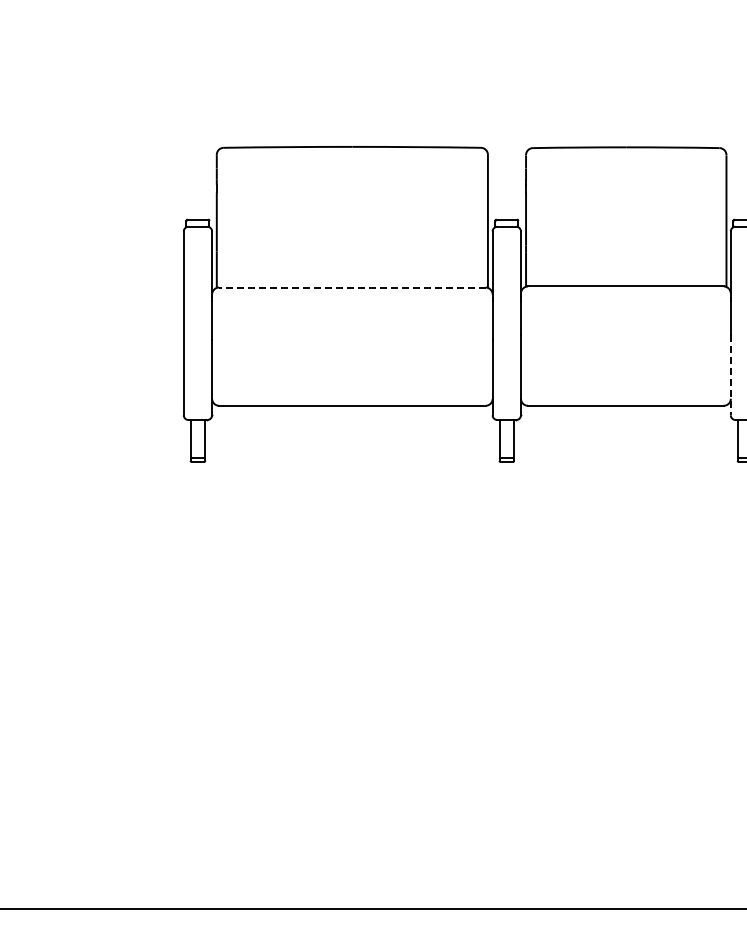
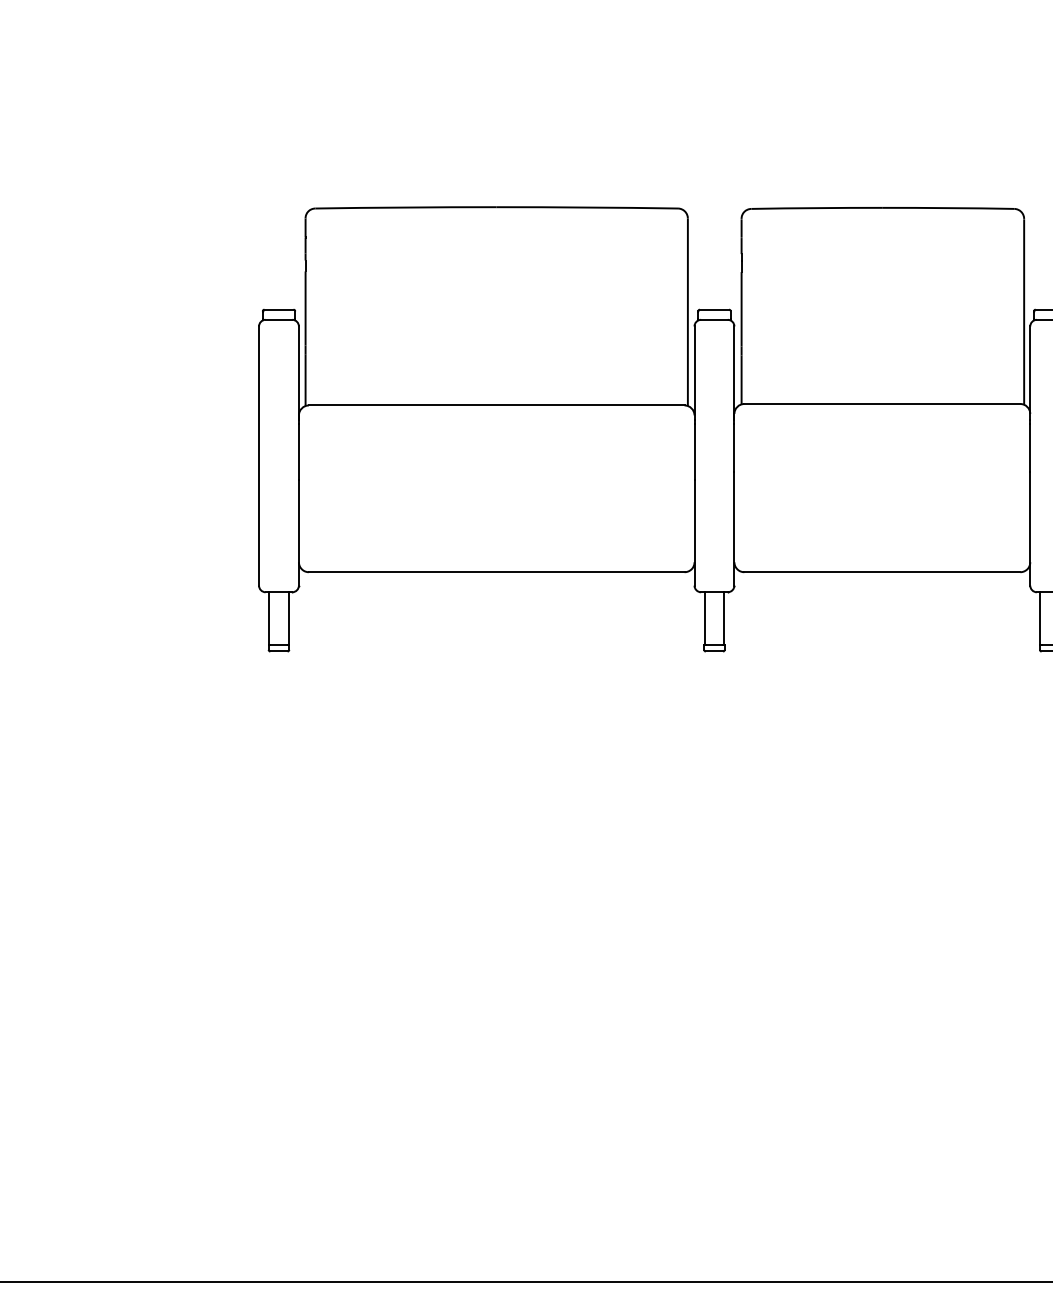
line: (351, 287) -> (495, 405), dashed -> solid
line: (730, 375) -> (1029, 529), dashed -> solid

